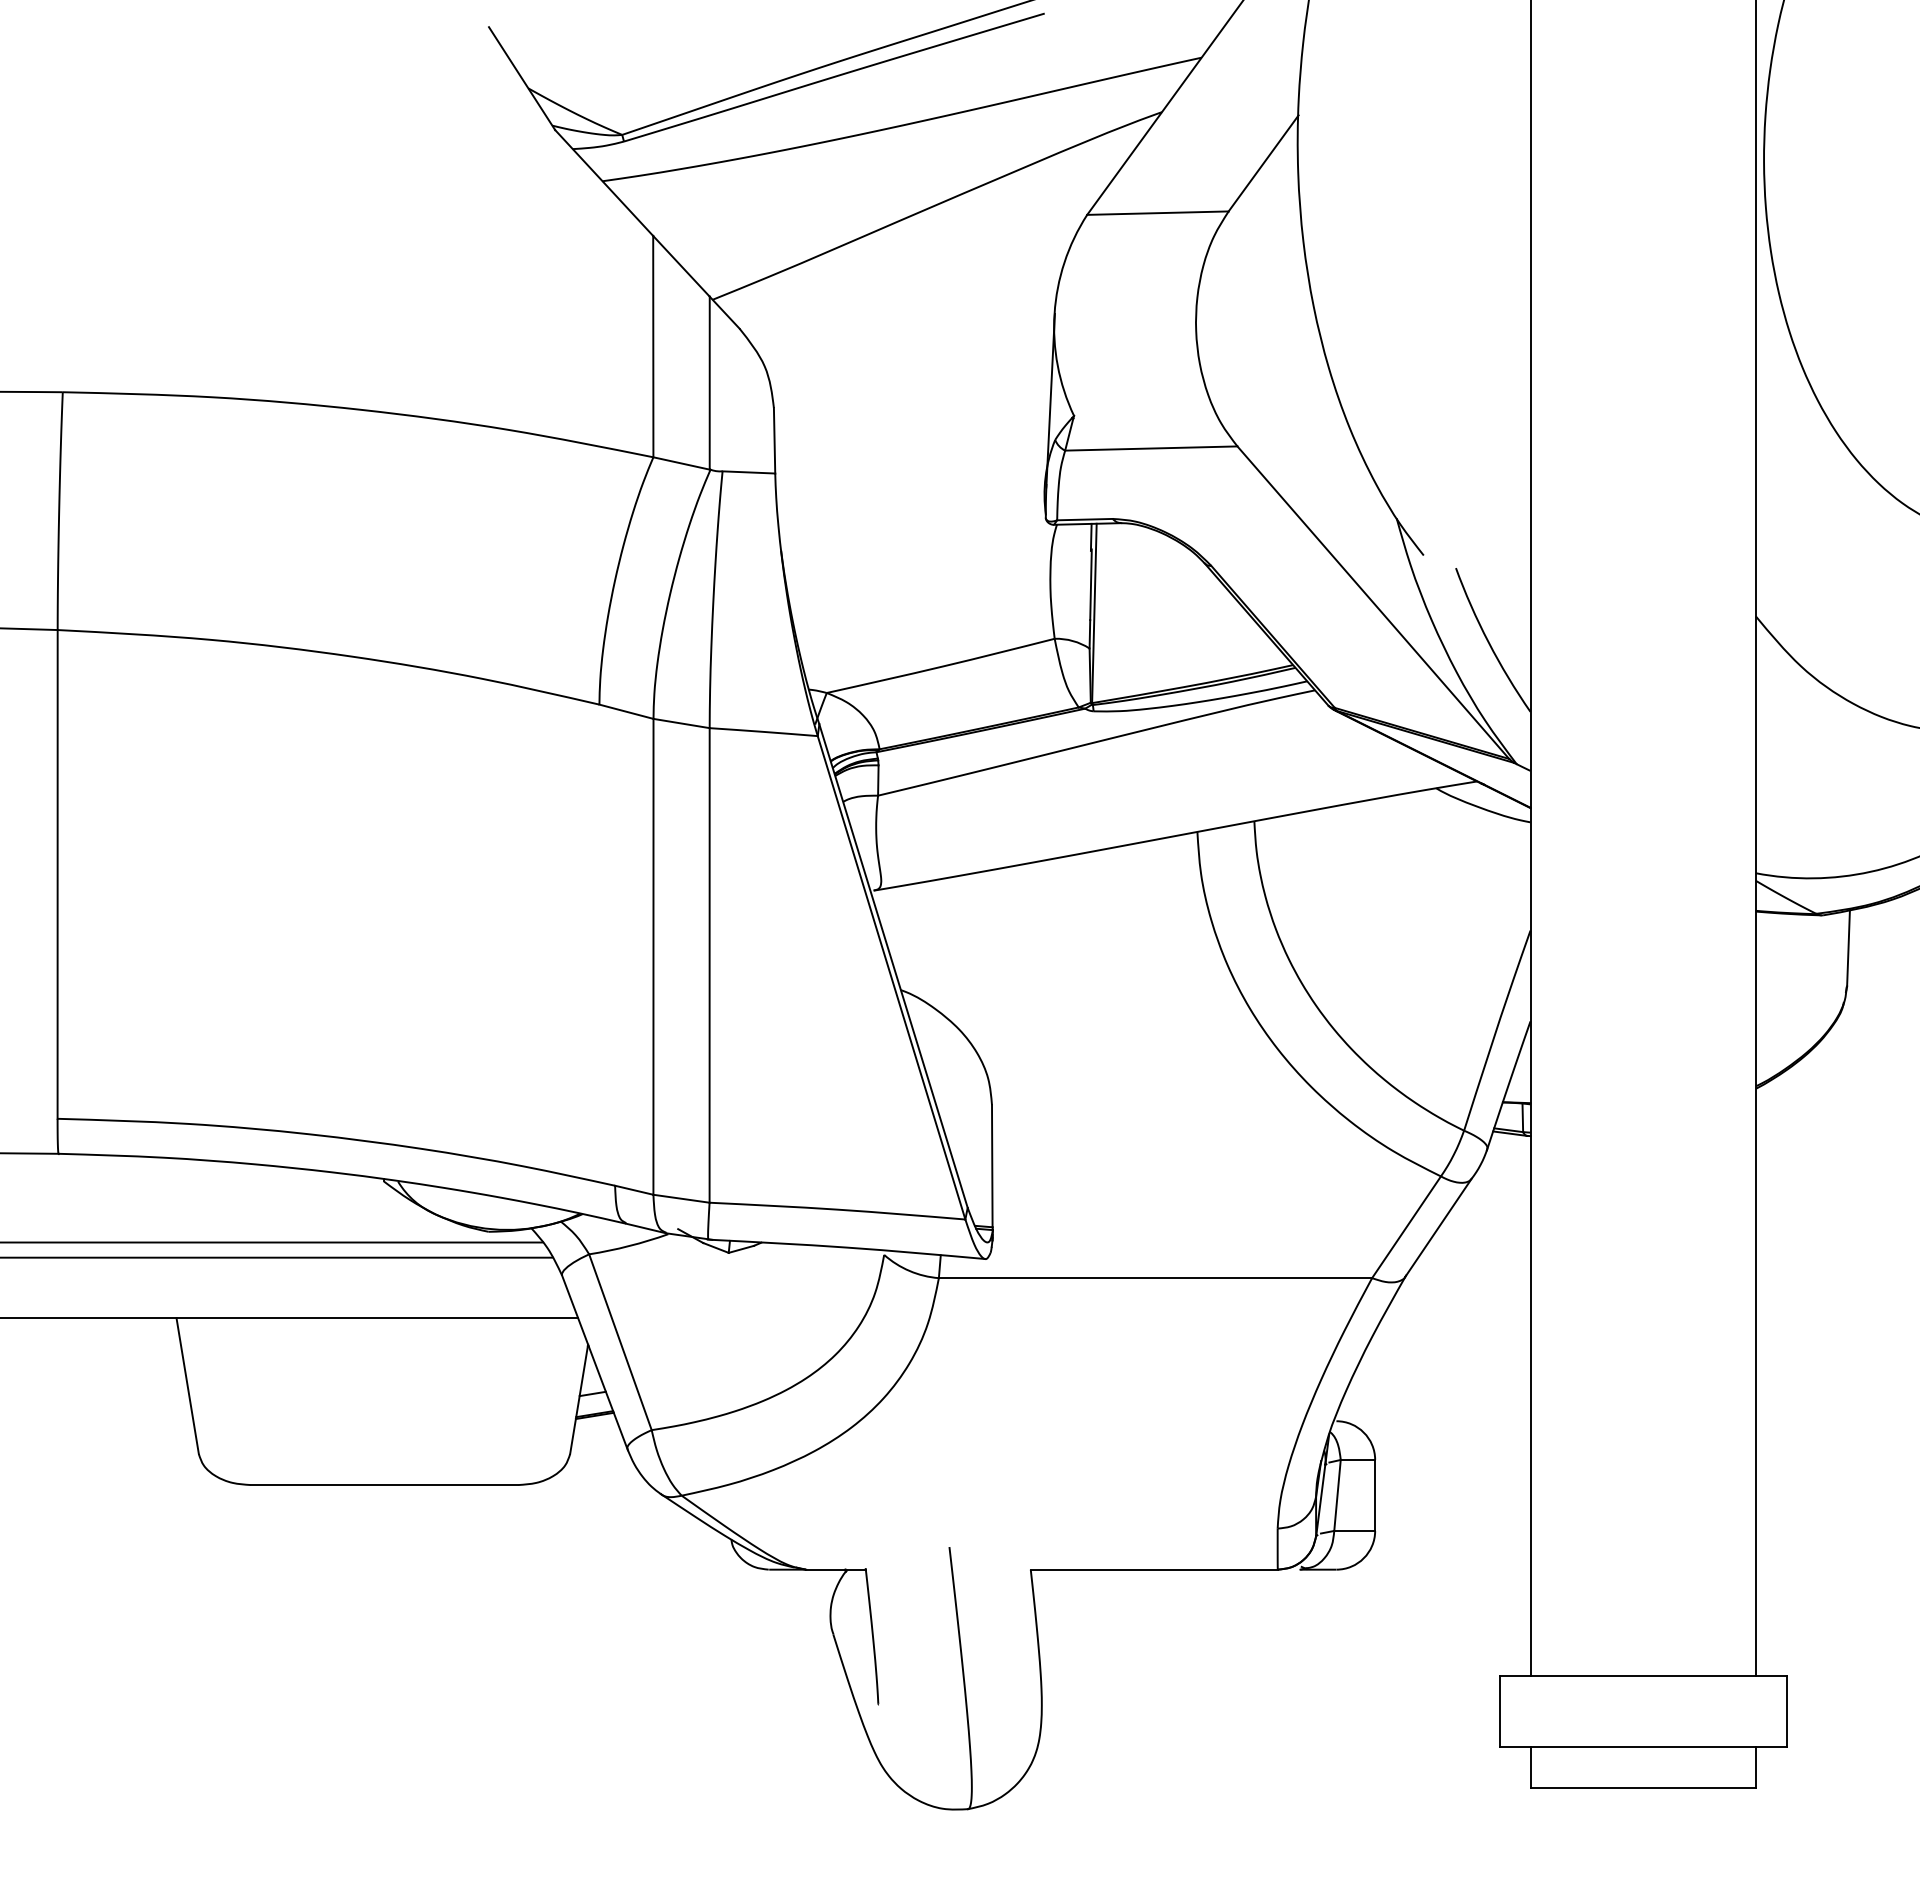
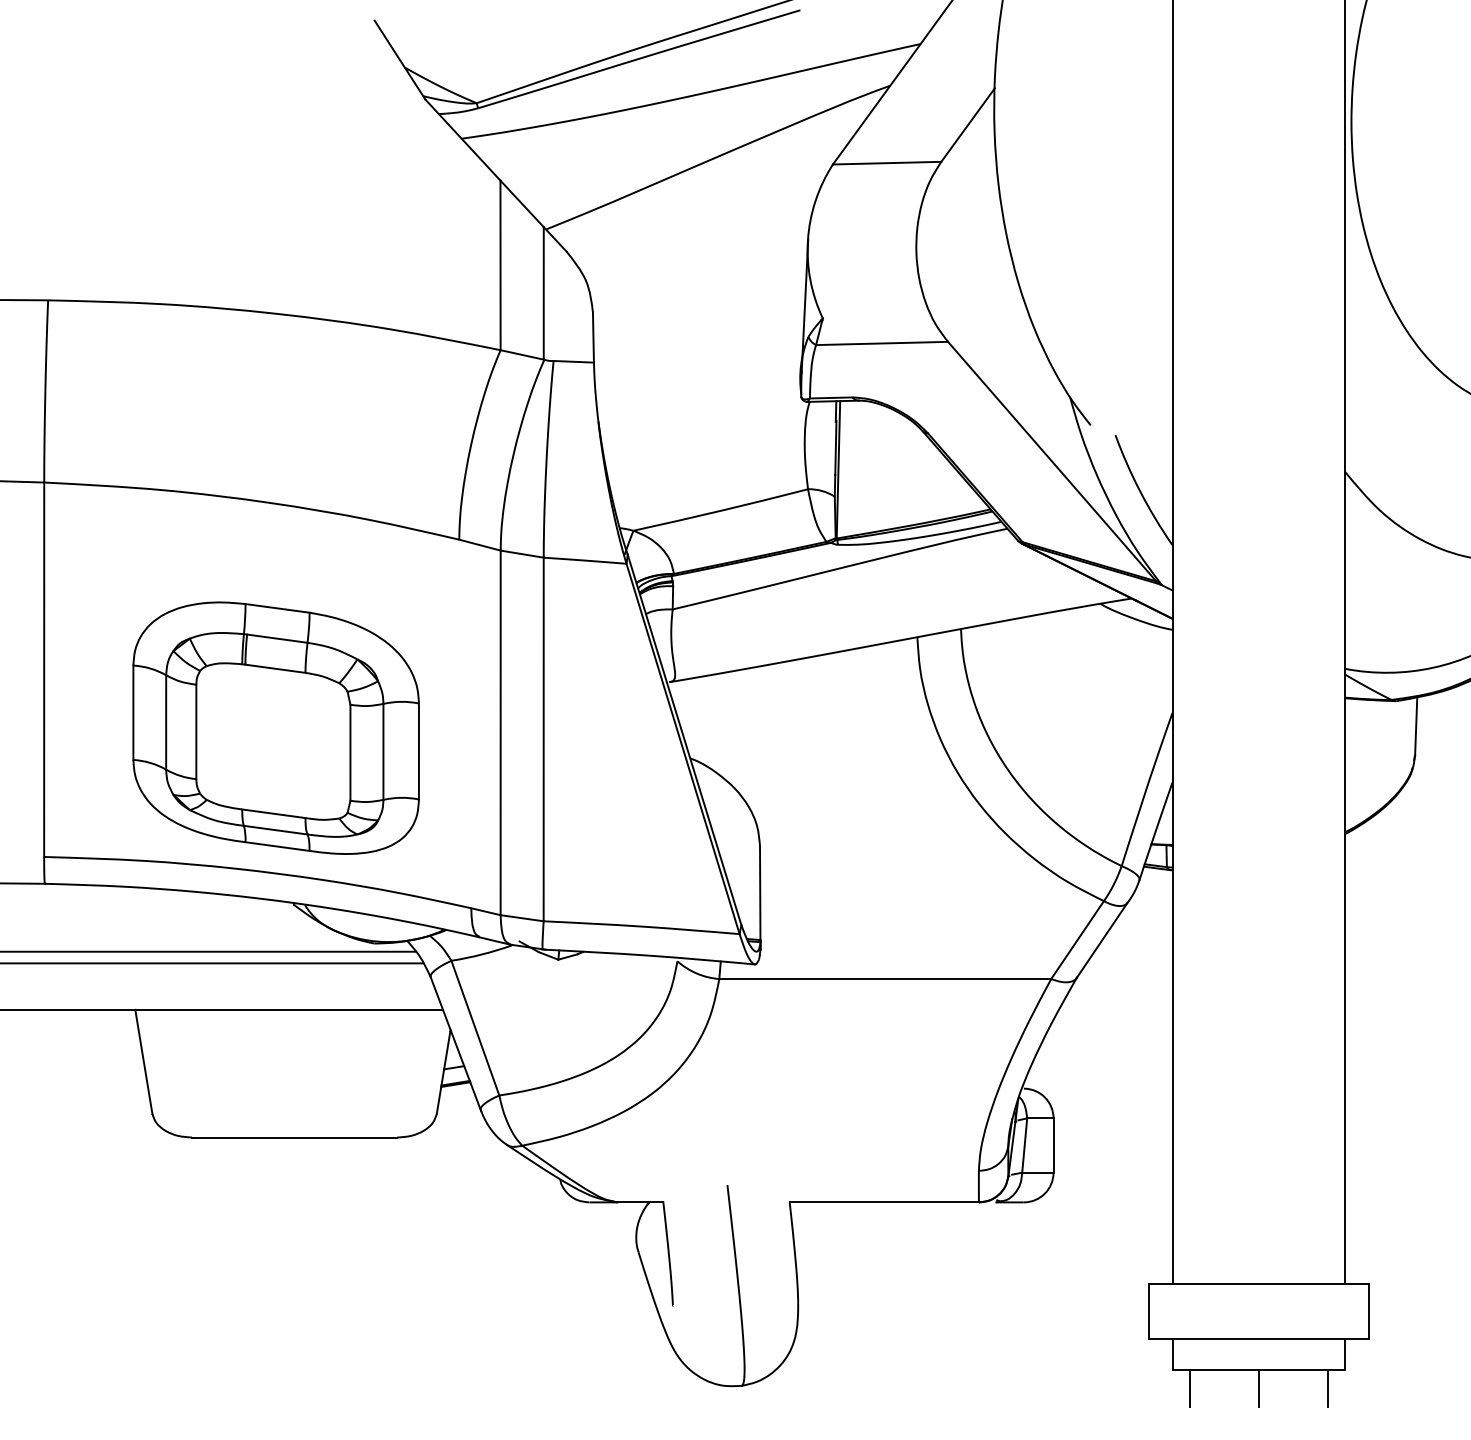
part: (360, 950) -> (276, 728), added
line: (1552, 1812) -> (1189, 1388), added
line: (1643, 1812) -> (1259, 1388), added
line: (1733, 1812) -> (1328, 1388), added

